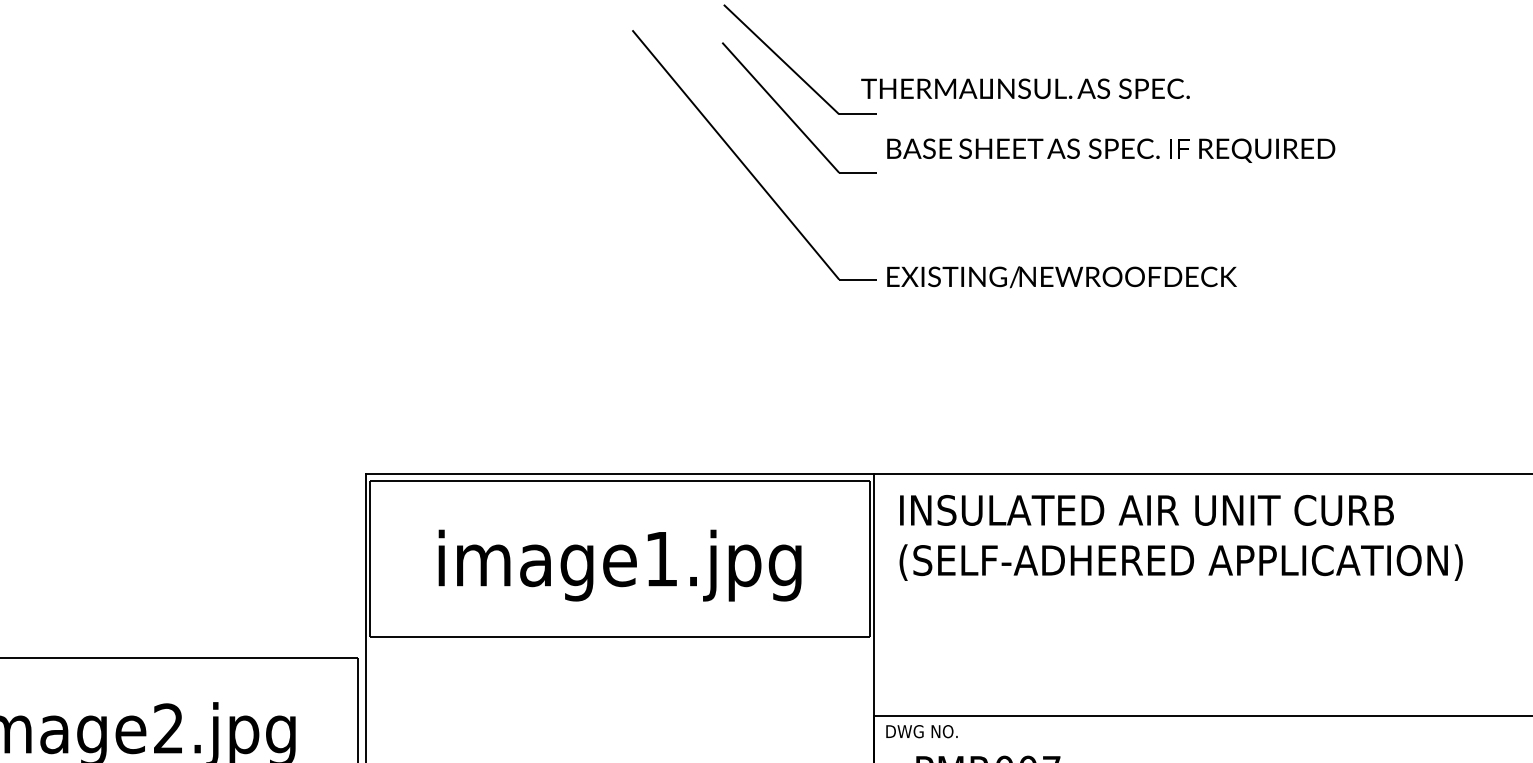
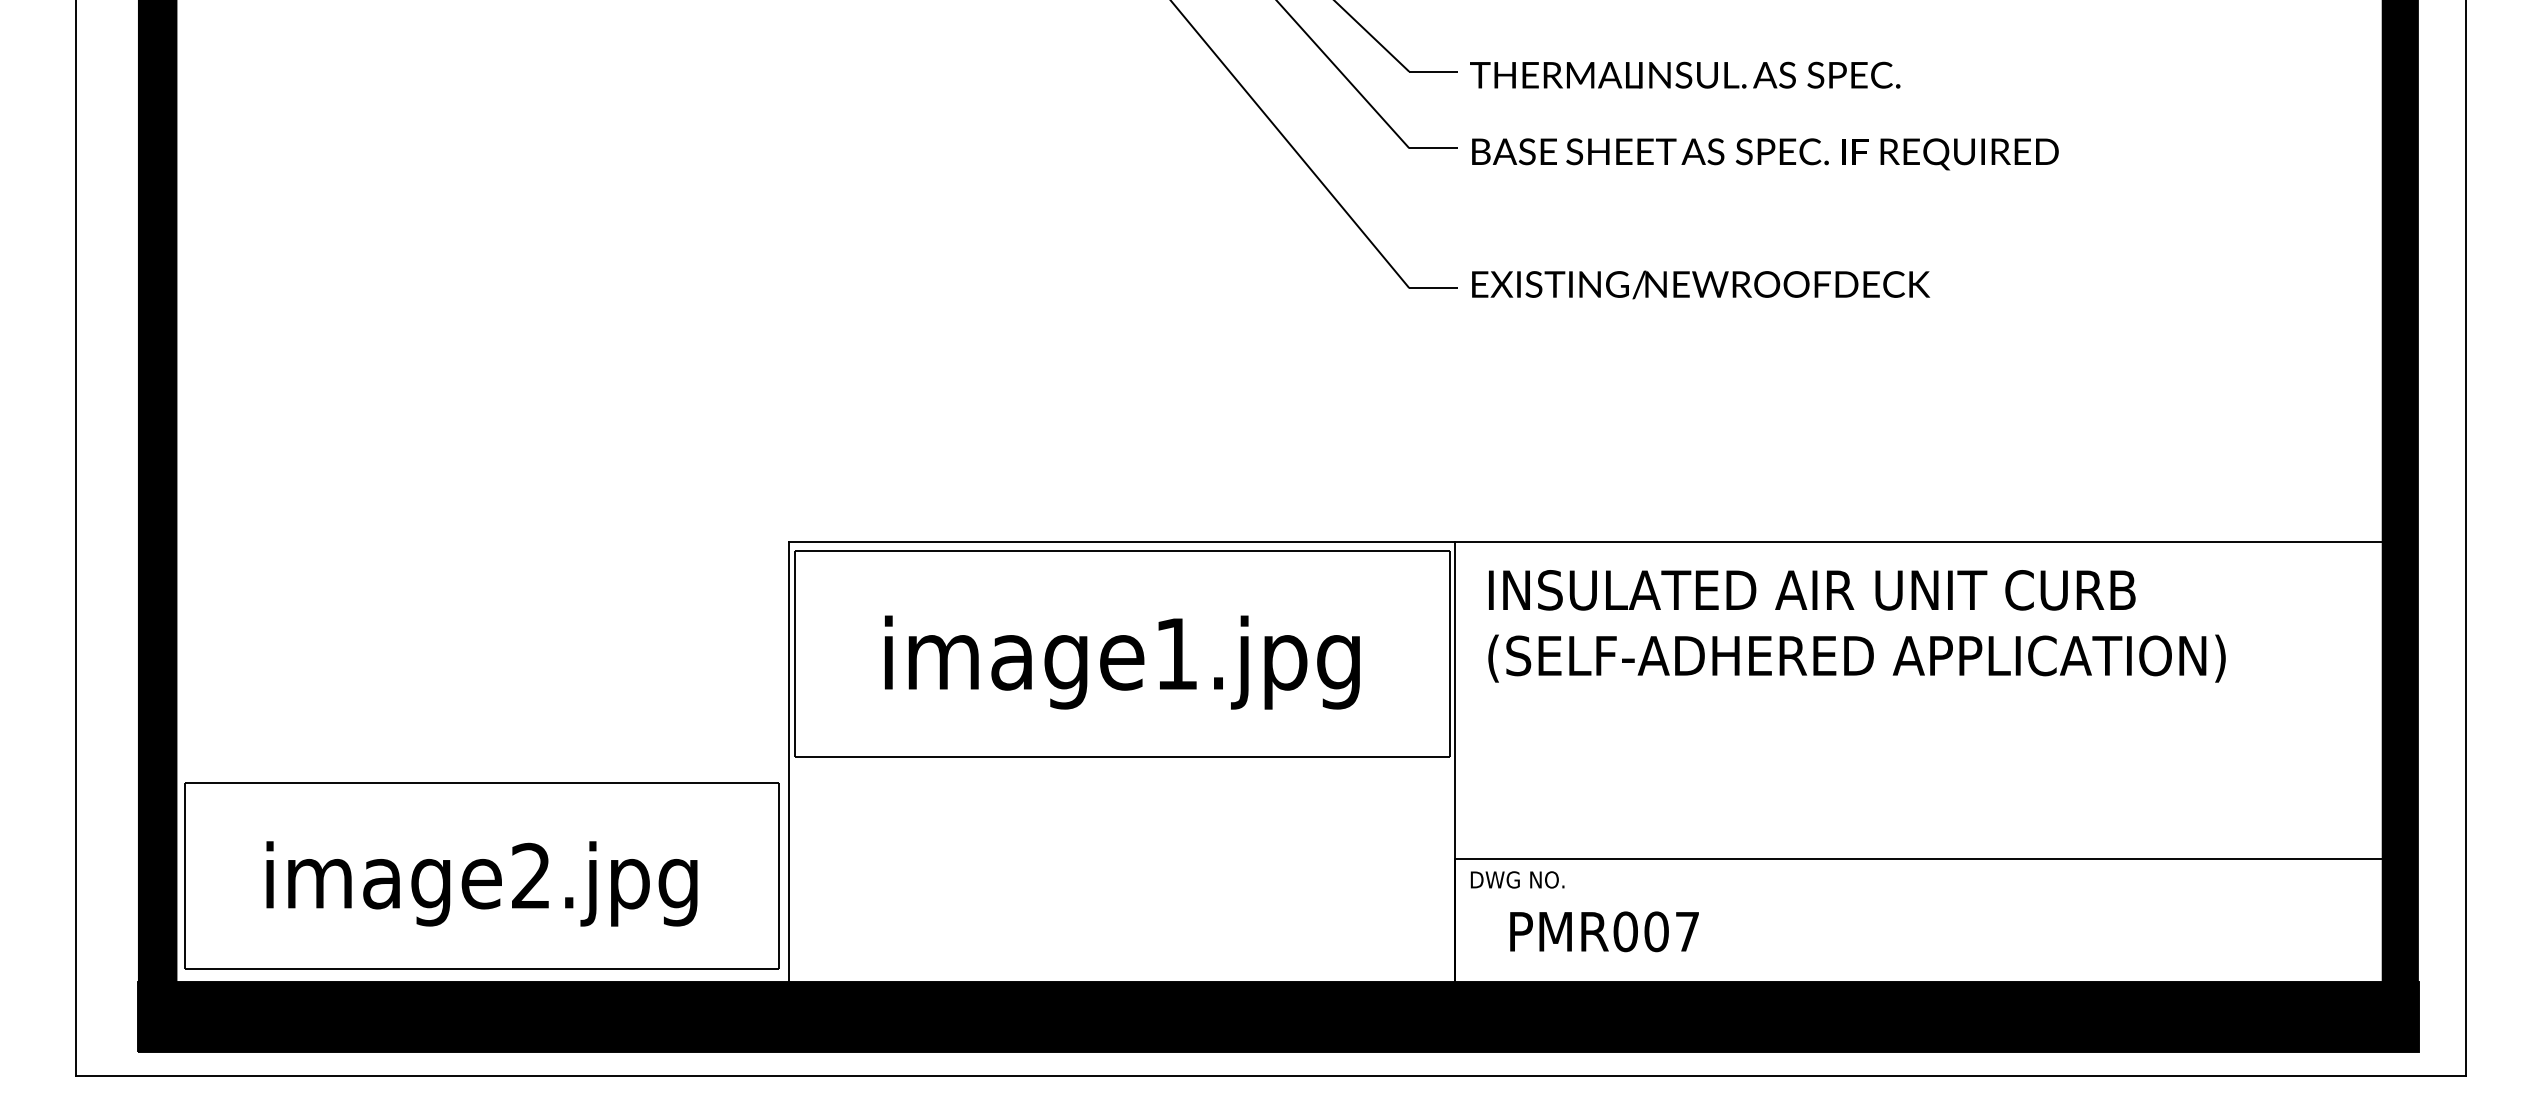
text: (1025, 88) -> (1685, 74), moved
text: (1111, 150) -> (1765, 154), moved

